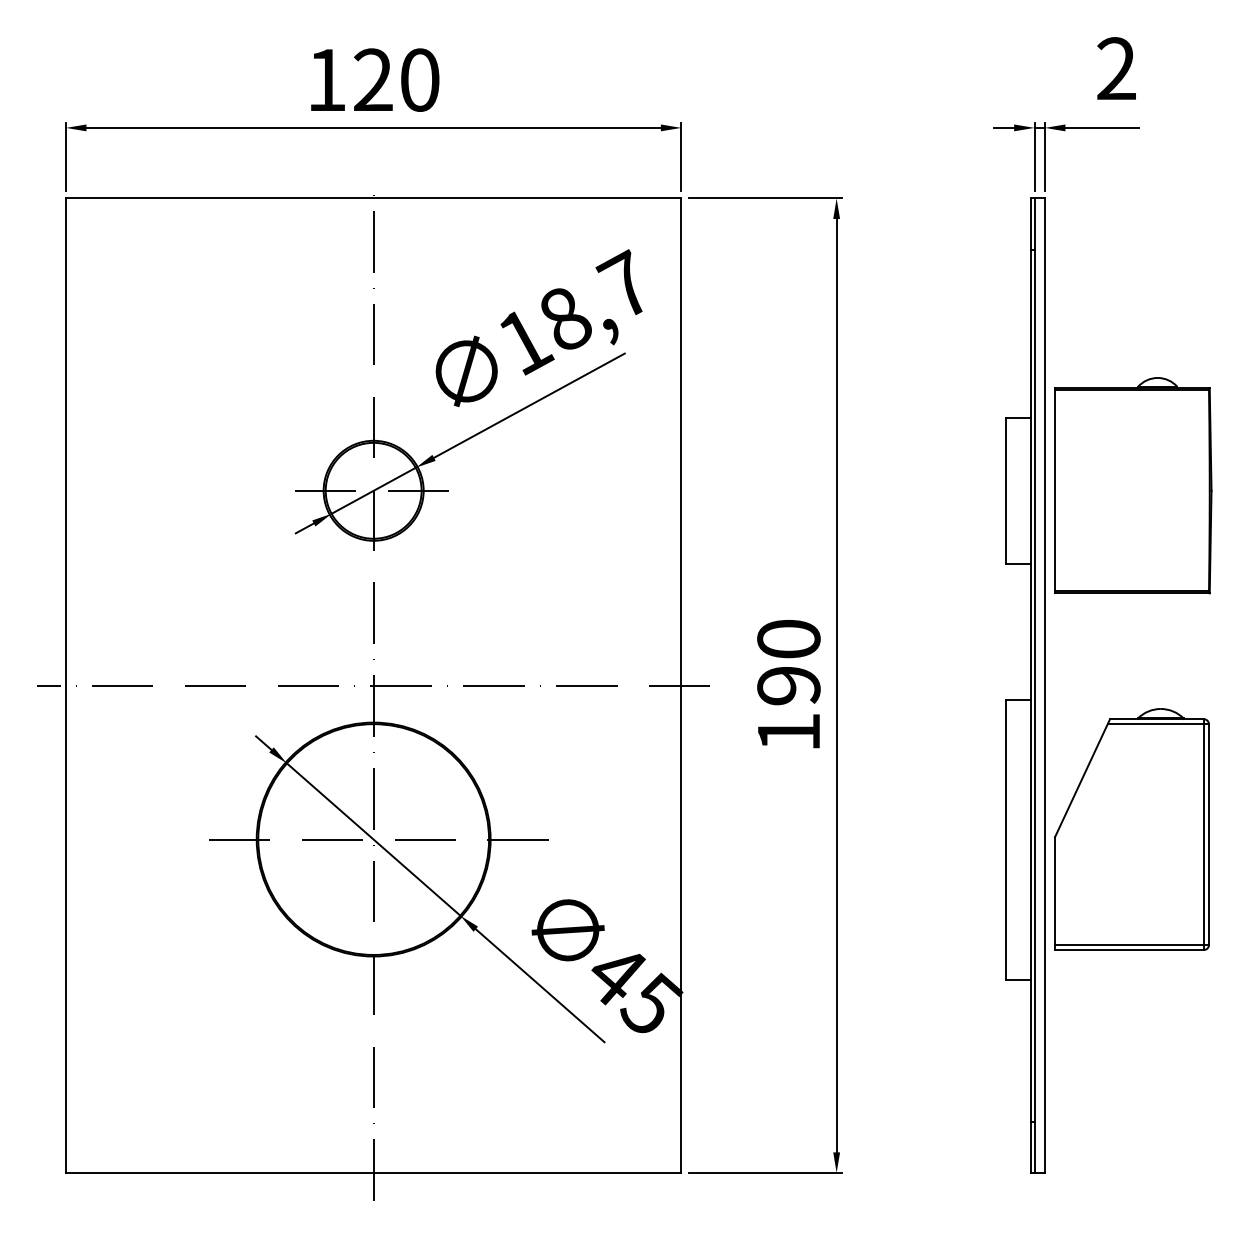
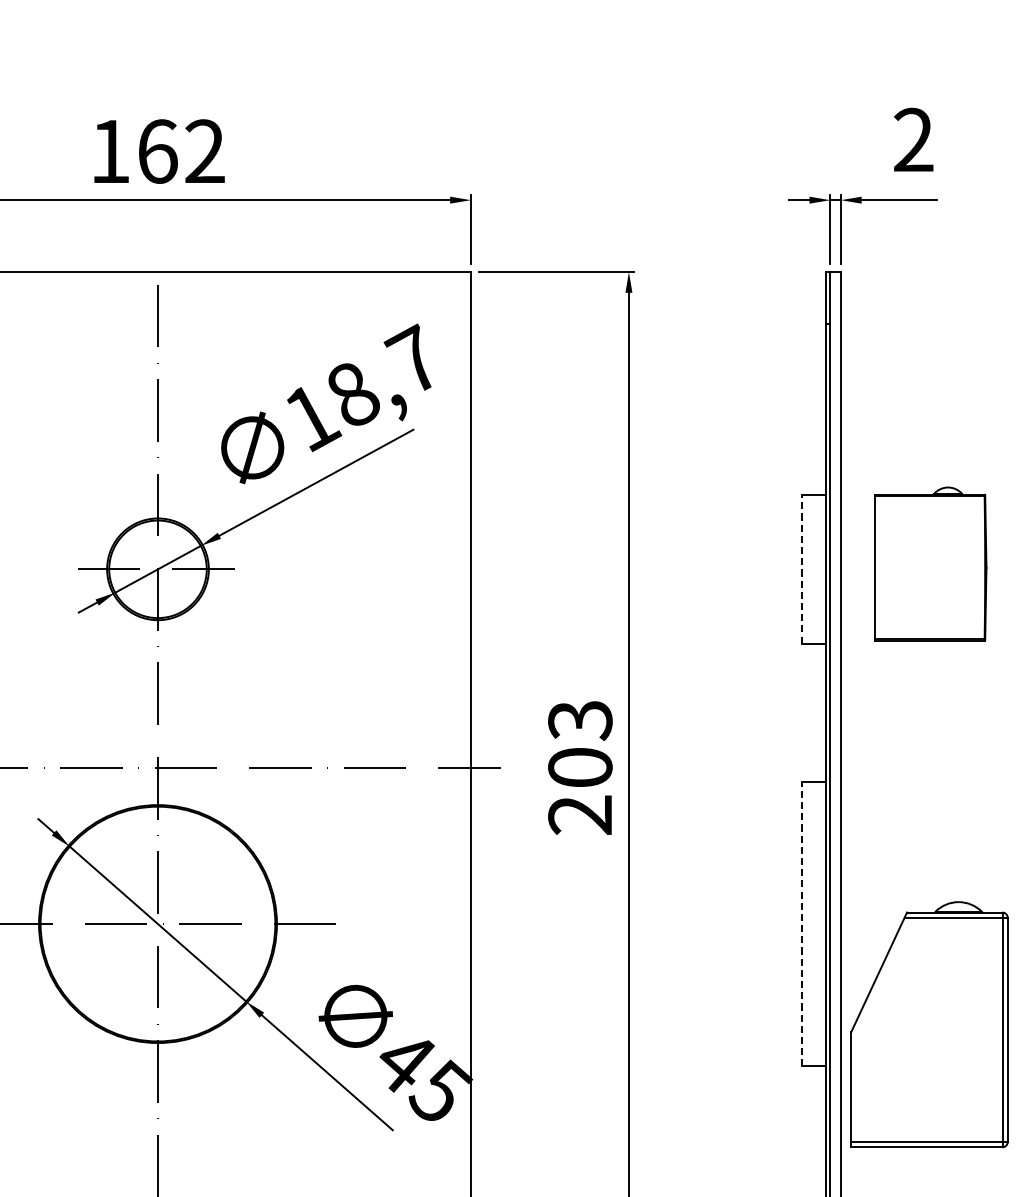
text: (396, 79) -> (181, 150), 120 -> 162
part: (1133, 485) -> (930, 563), size x0.7
line: (1006, 490) -> (801, 569), solid -> dashed
text: (788, 685) -> (579, 767), 190 -> 203
part: (1131, 829) -> (928, 1024), moved
line: (1006, 839) -> (801, 924), solid -> dashed

